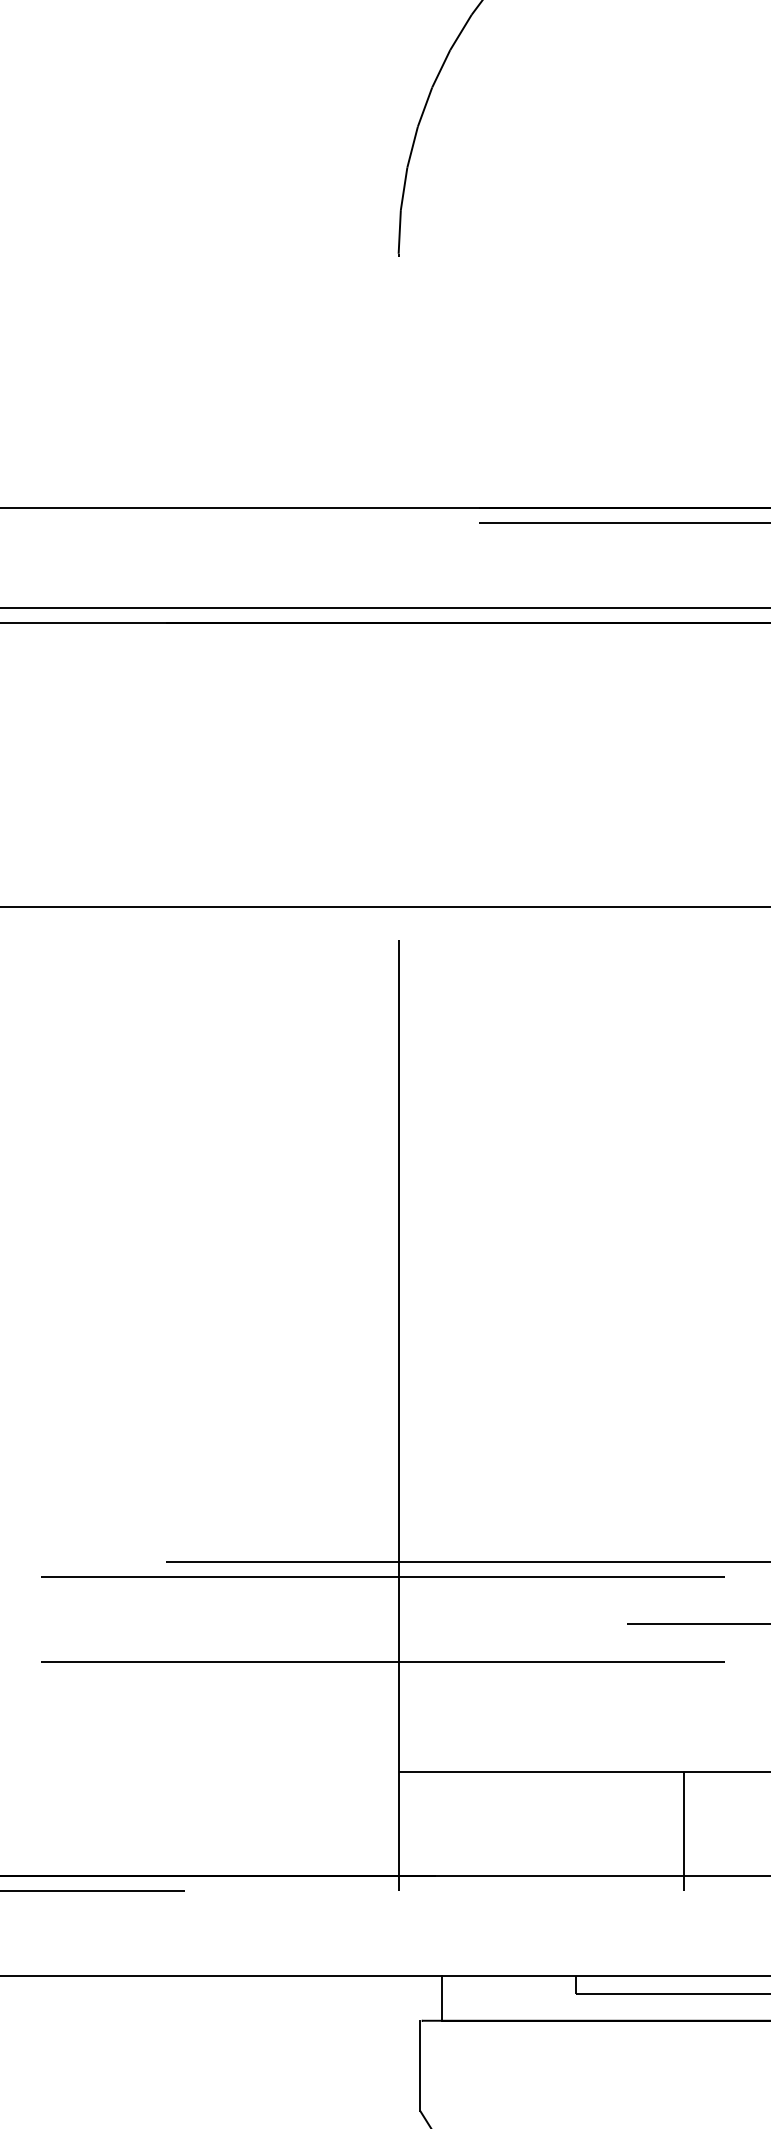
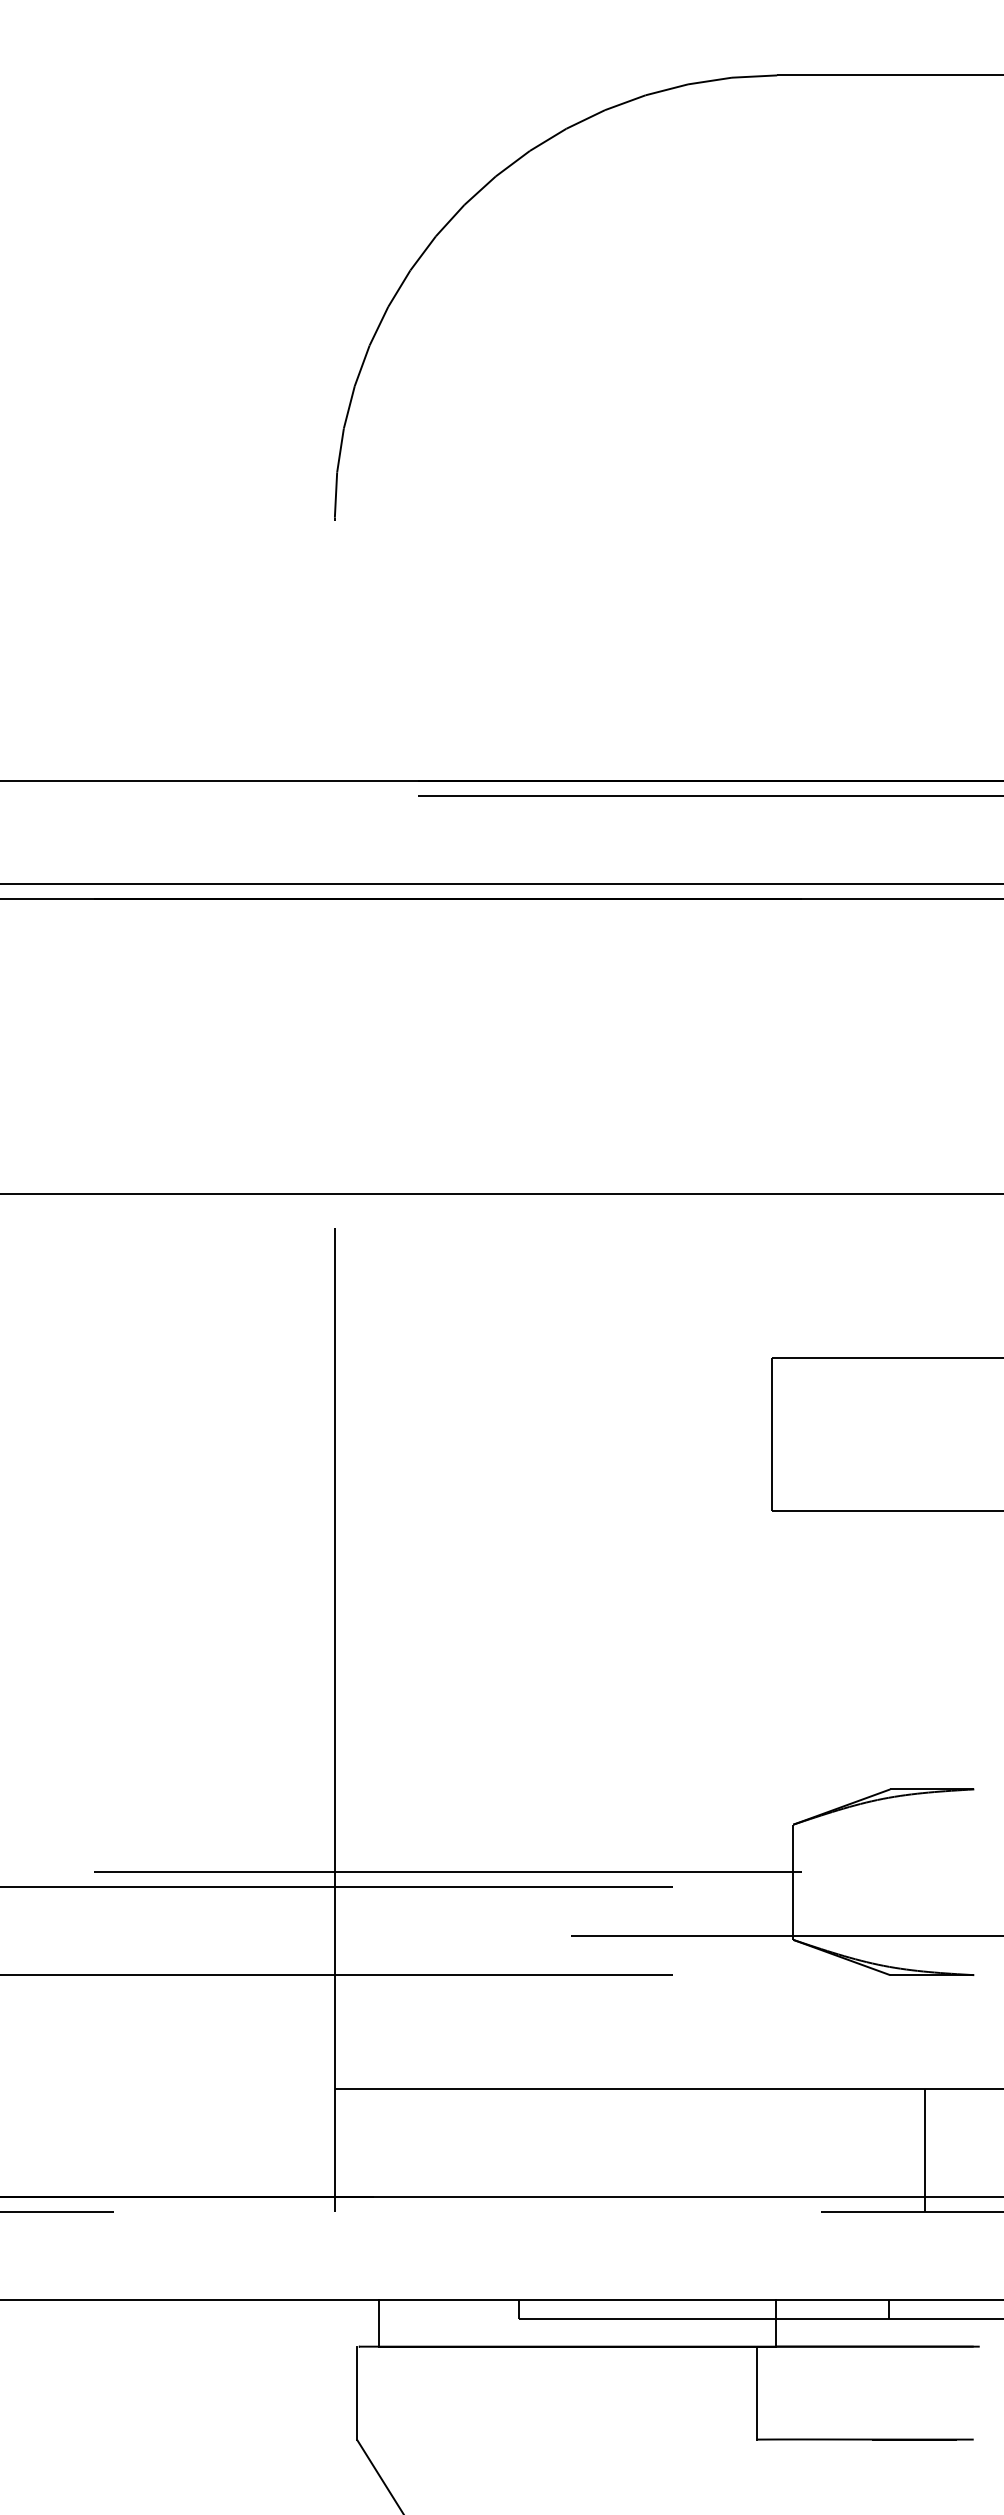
line: (683, 1831) -> (629, 2150), removed

